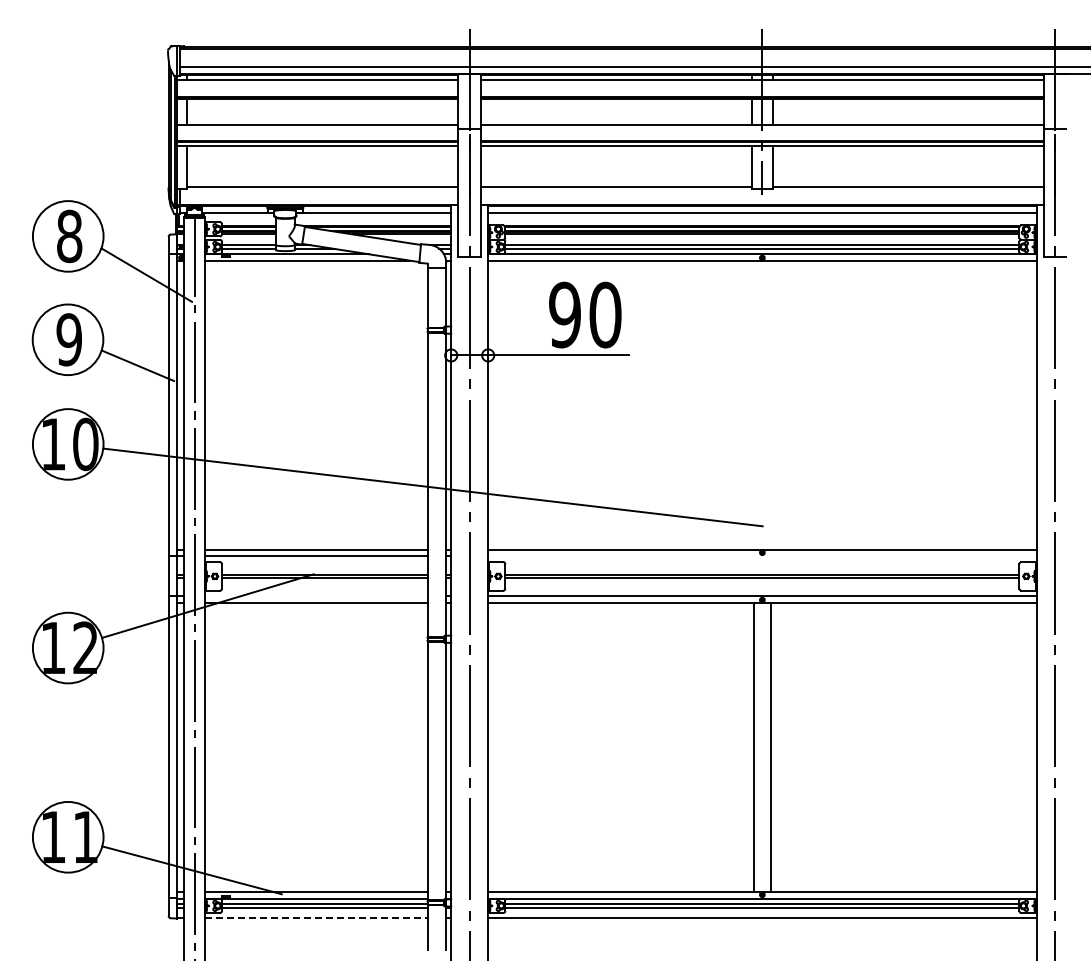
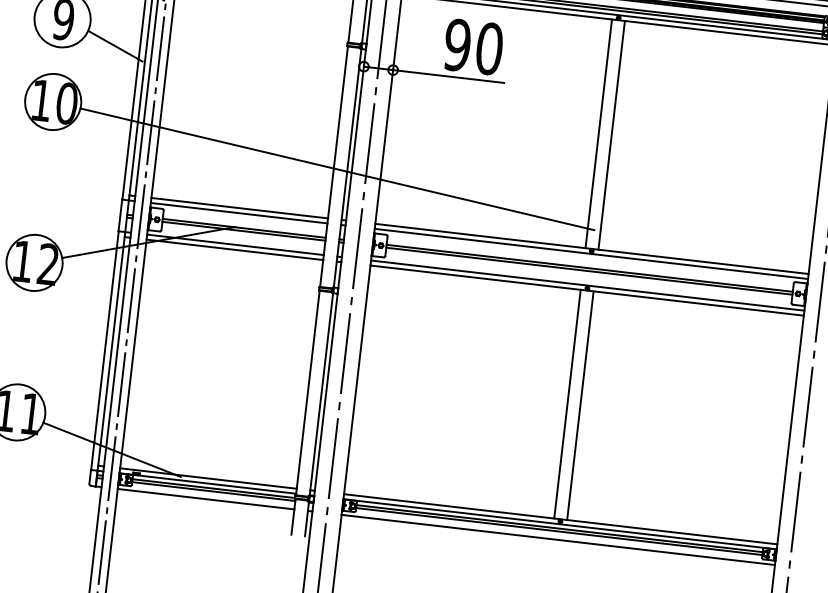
line: (754, 404) -> (599, 133), added
line: (770, 404) -> (611, 134), added
line: (762, 556) -> (591, 254), added
line: (316, 596) -> (235, 244), added
line: (316, 918) -> (206, 499), dashed -> solid

